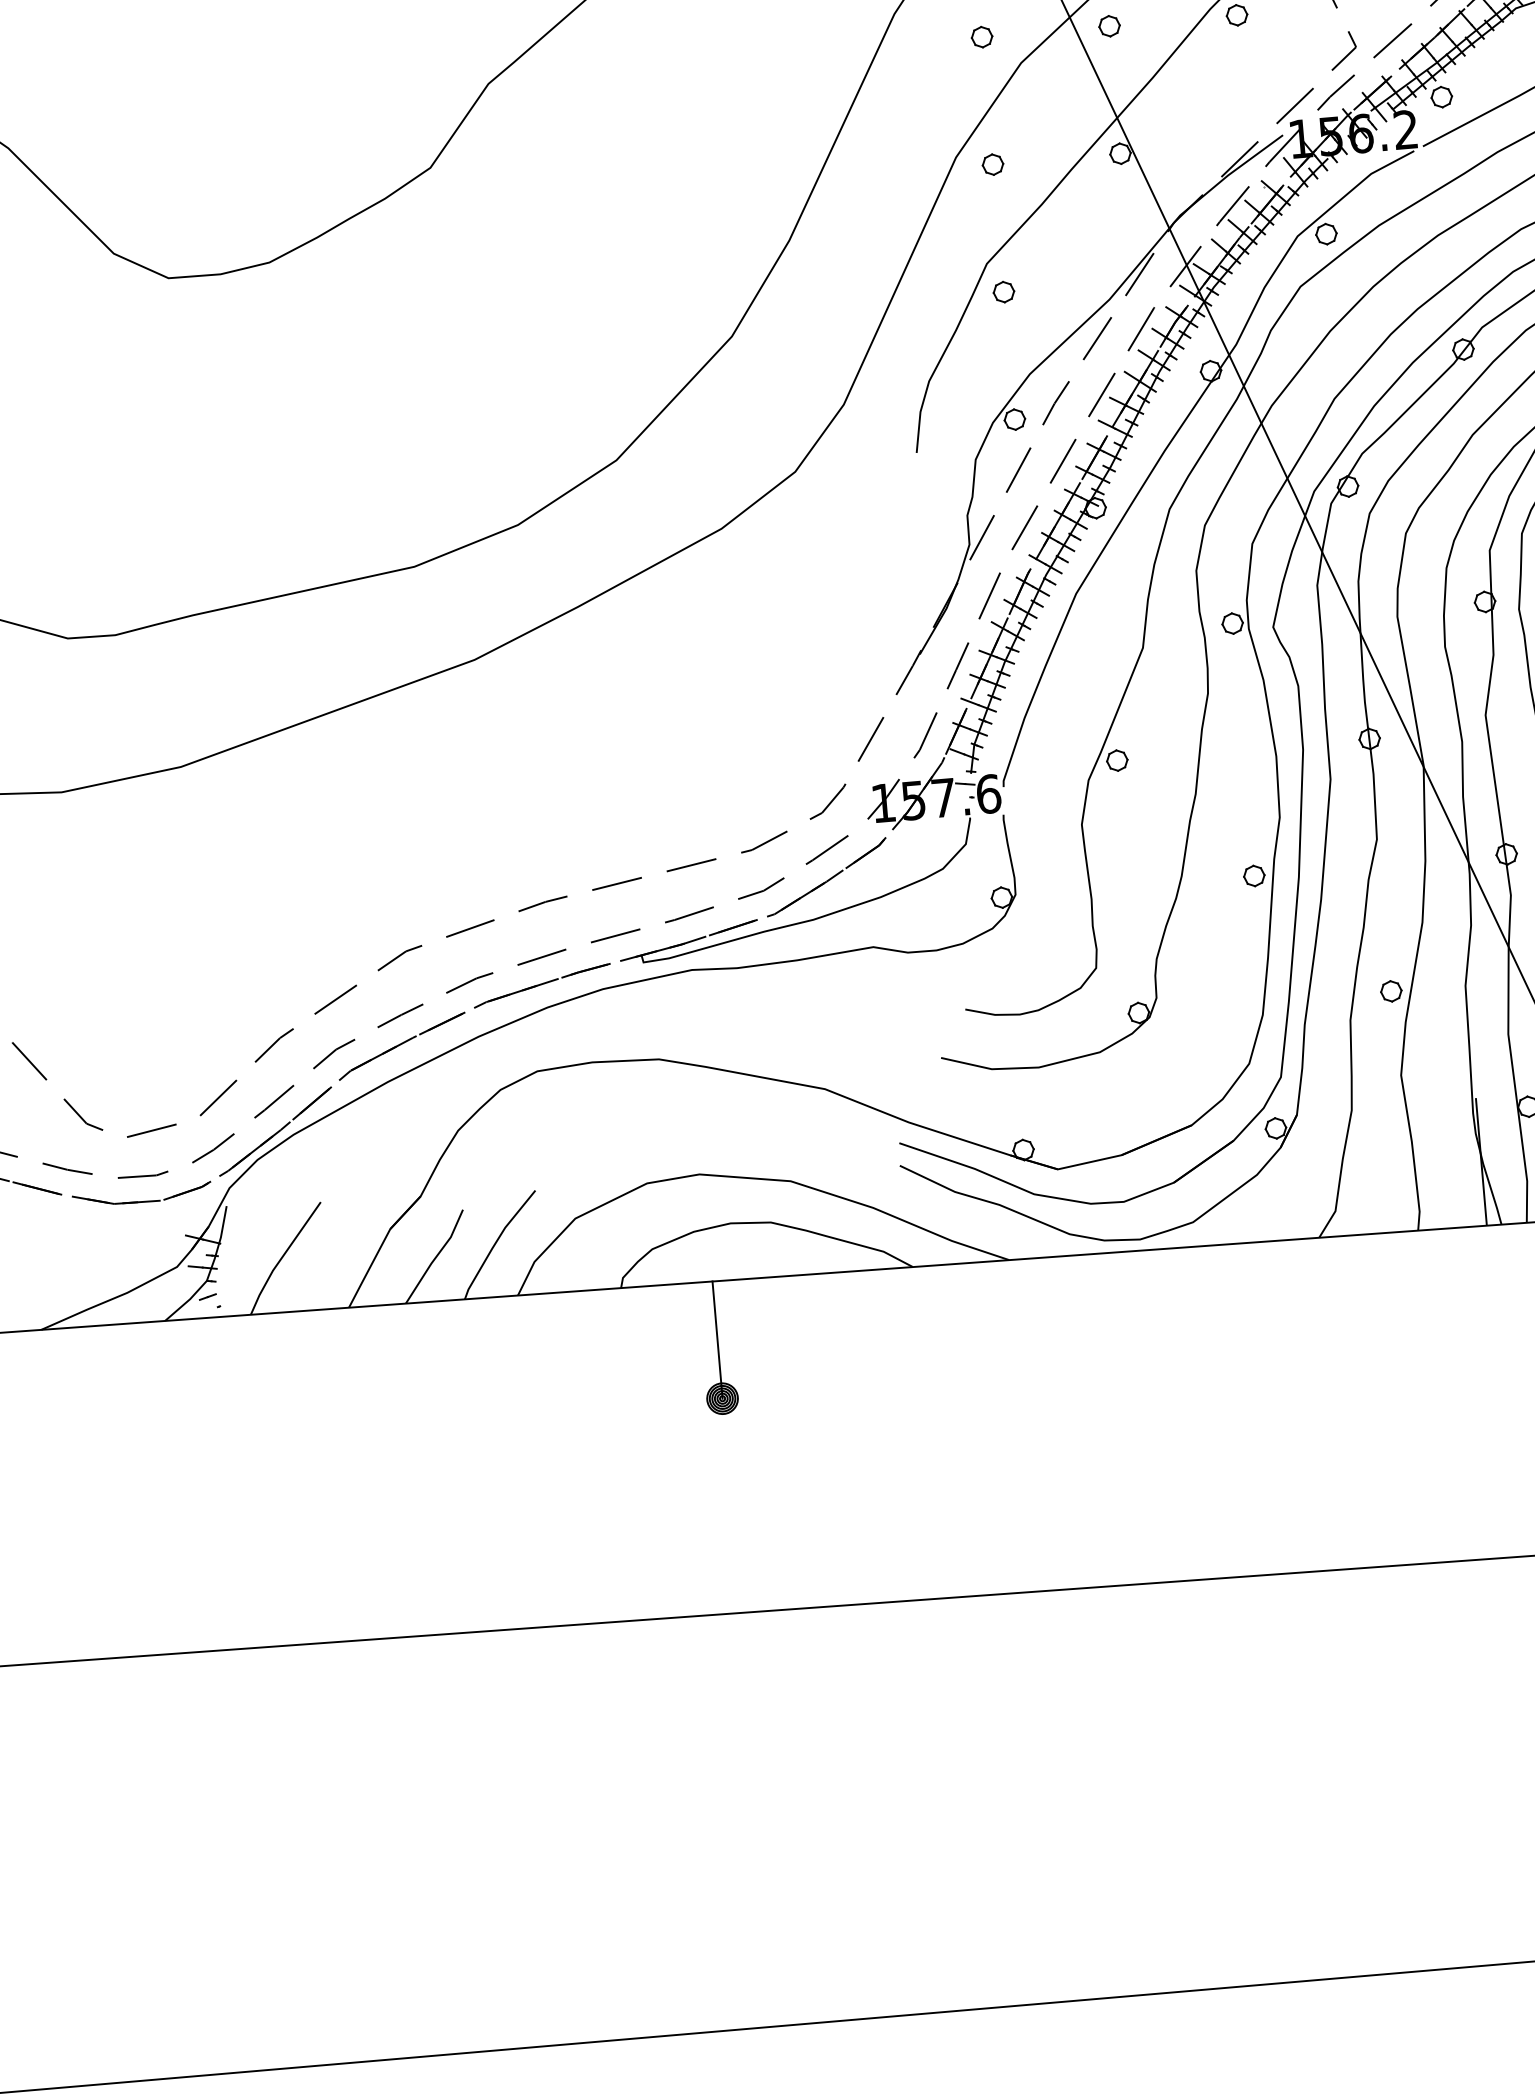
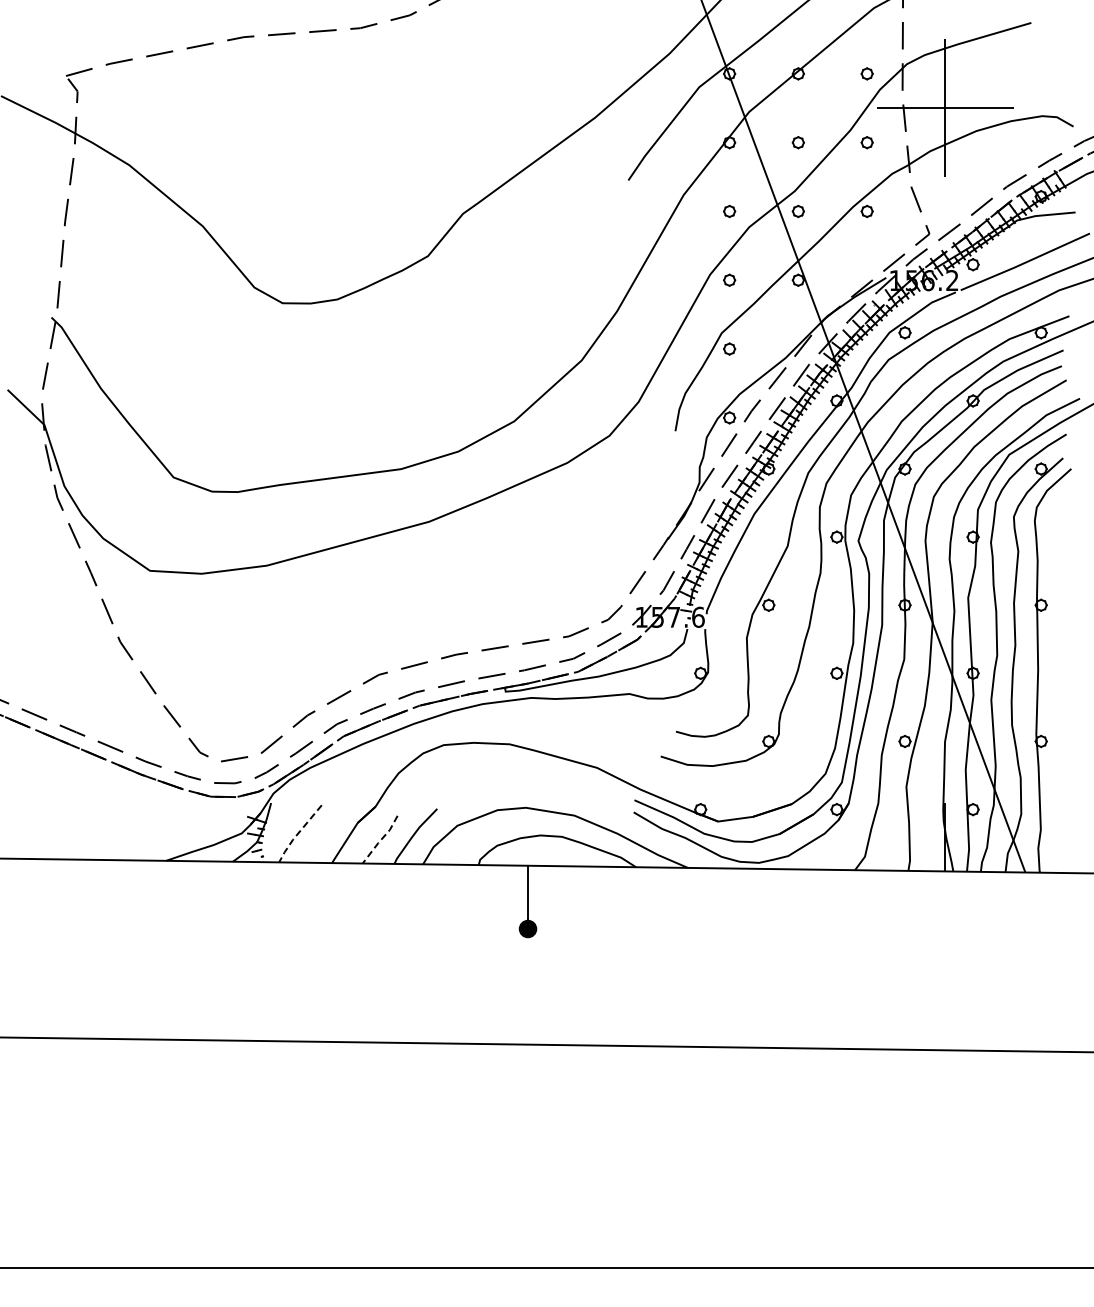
line: (435, 1258) -> (380, 840), solid -> dashed
line: (280, 1260) -> (297, 834), solid -> dashed

